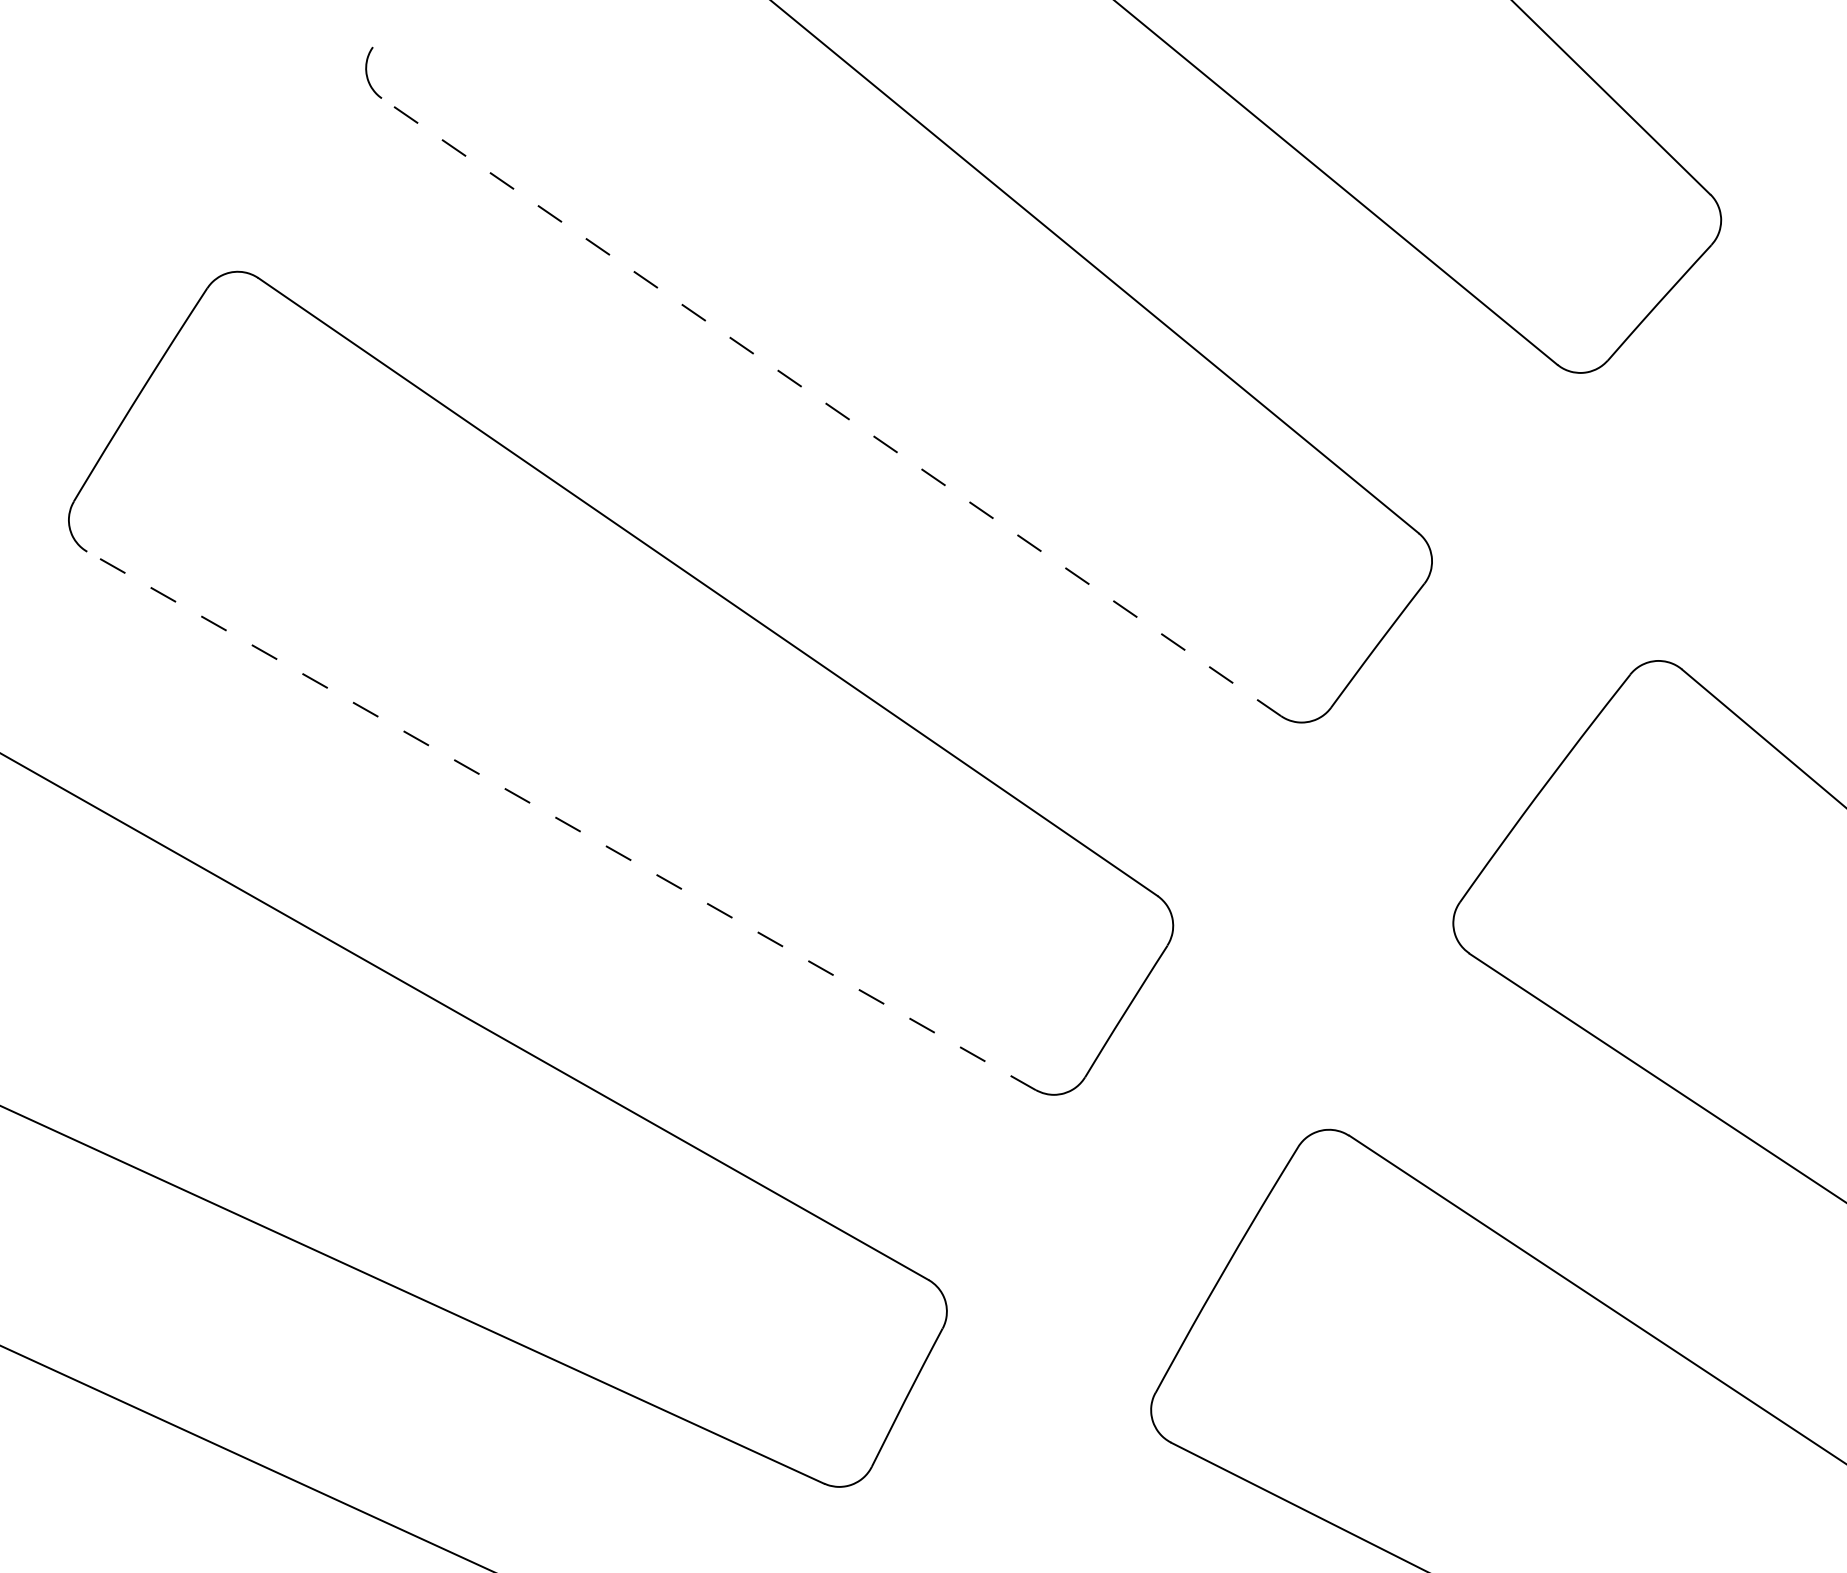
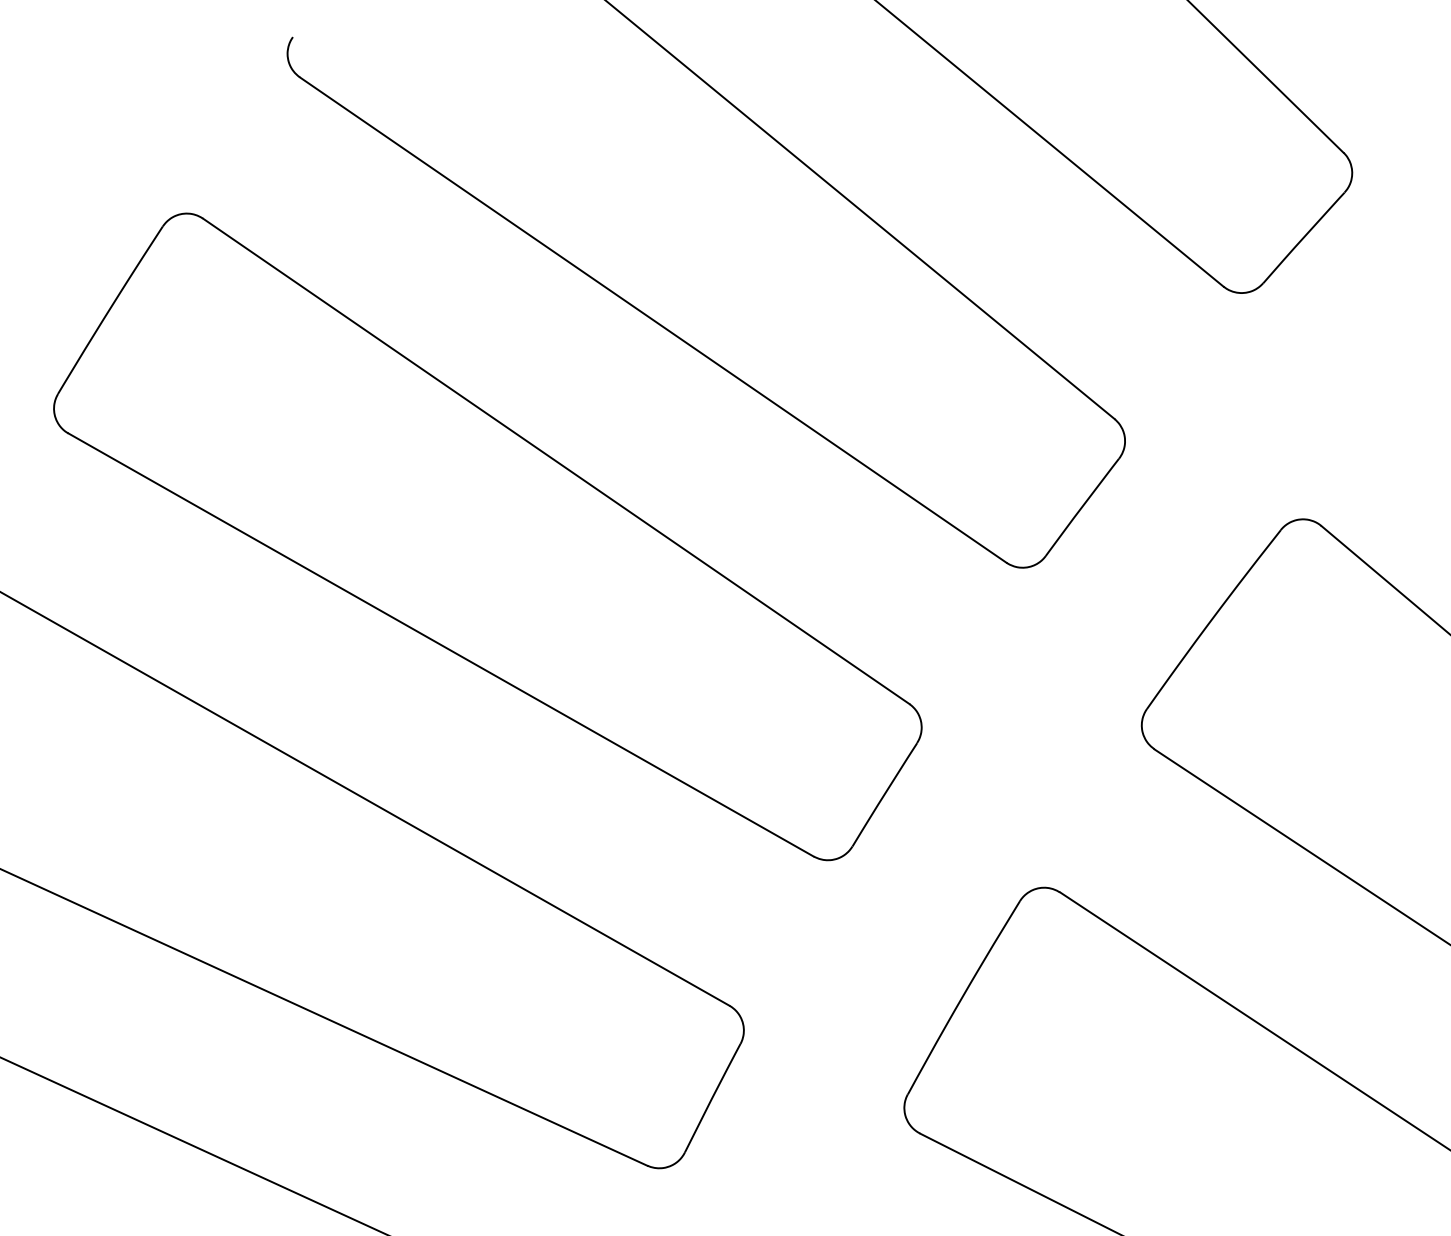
line: (831, 407) -> (653, 320), dashed -> solid
line: (561, 820) -> (441, 644), dashed -> solid

